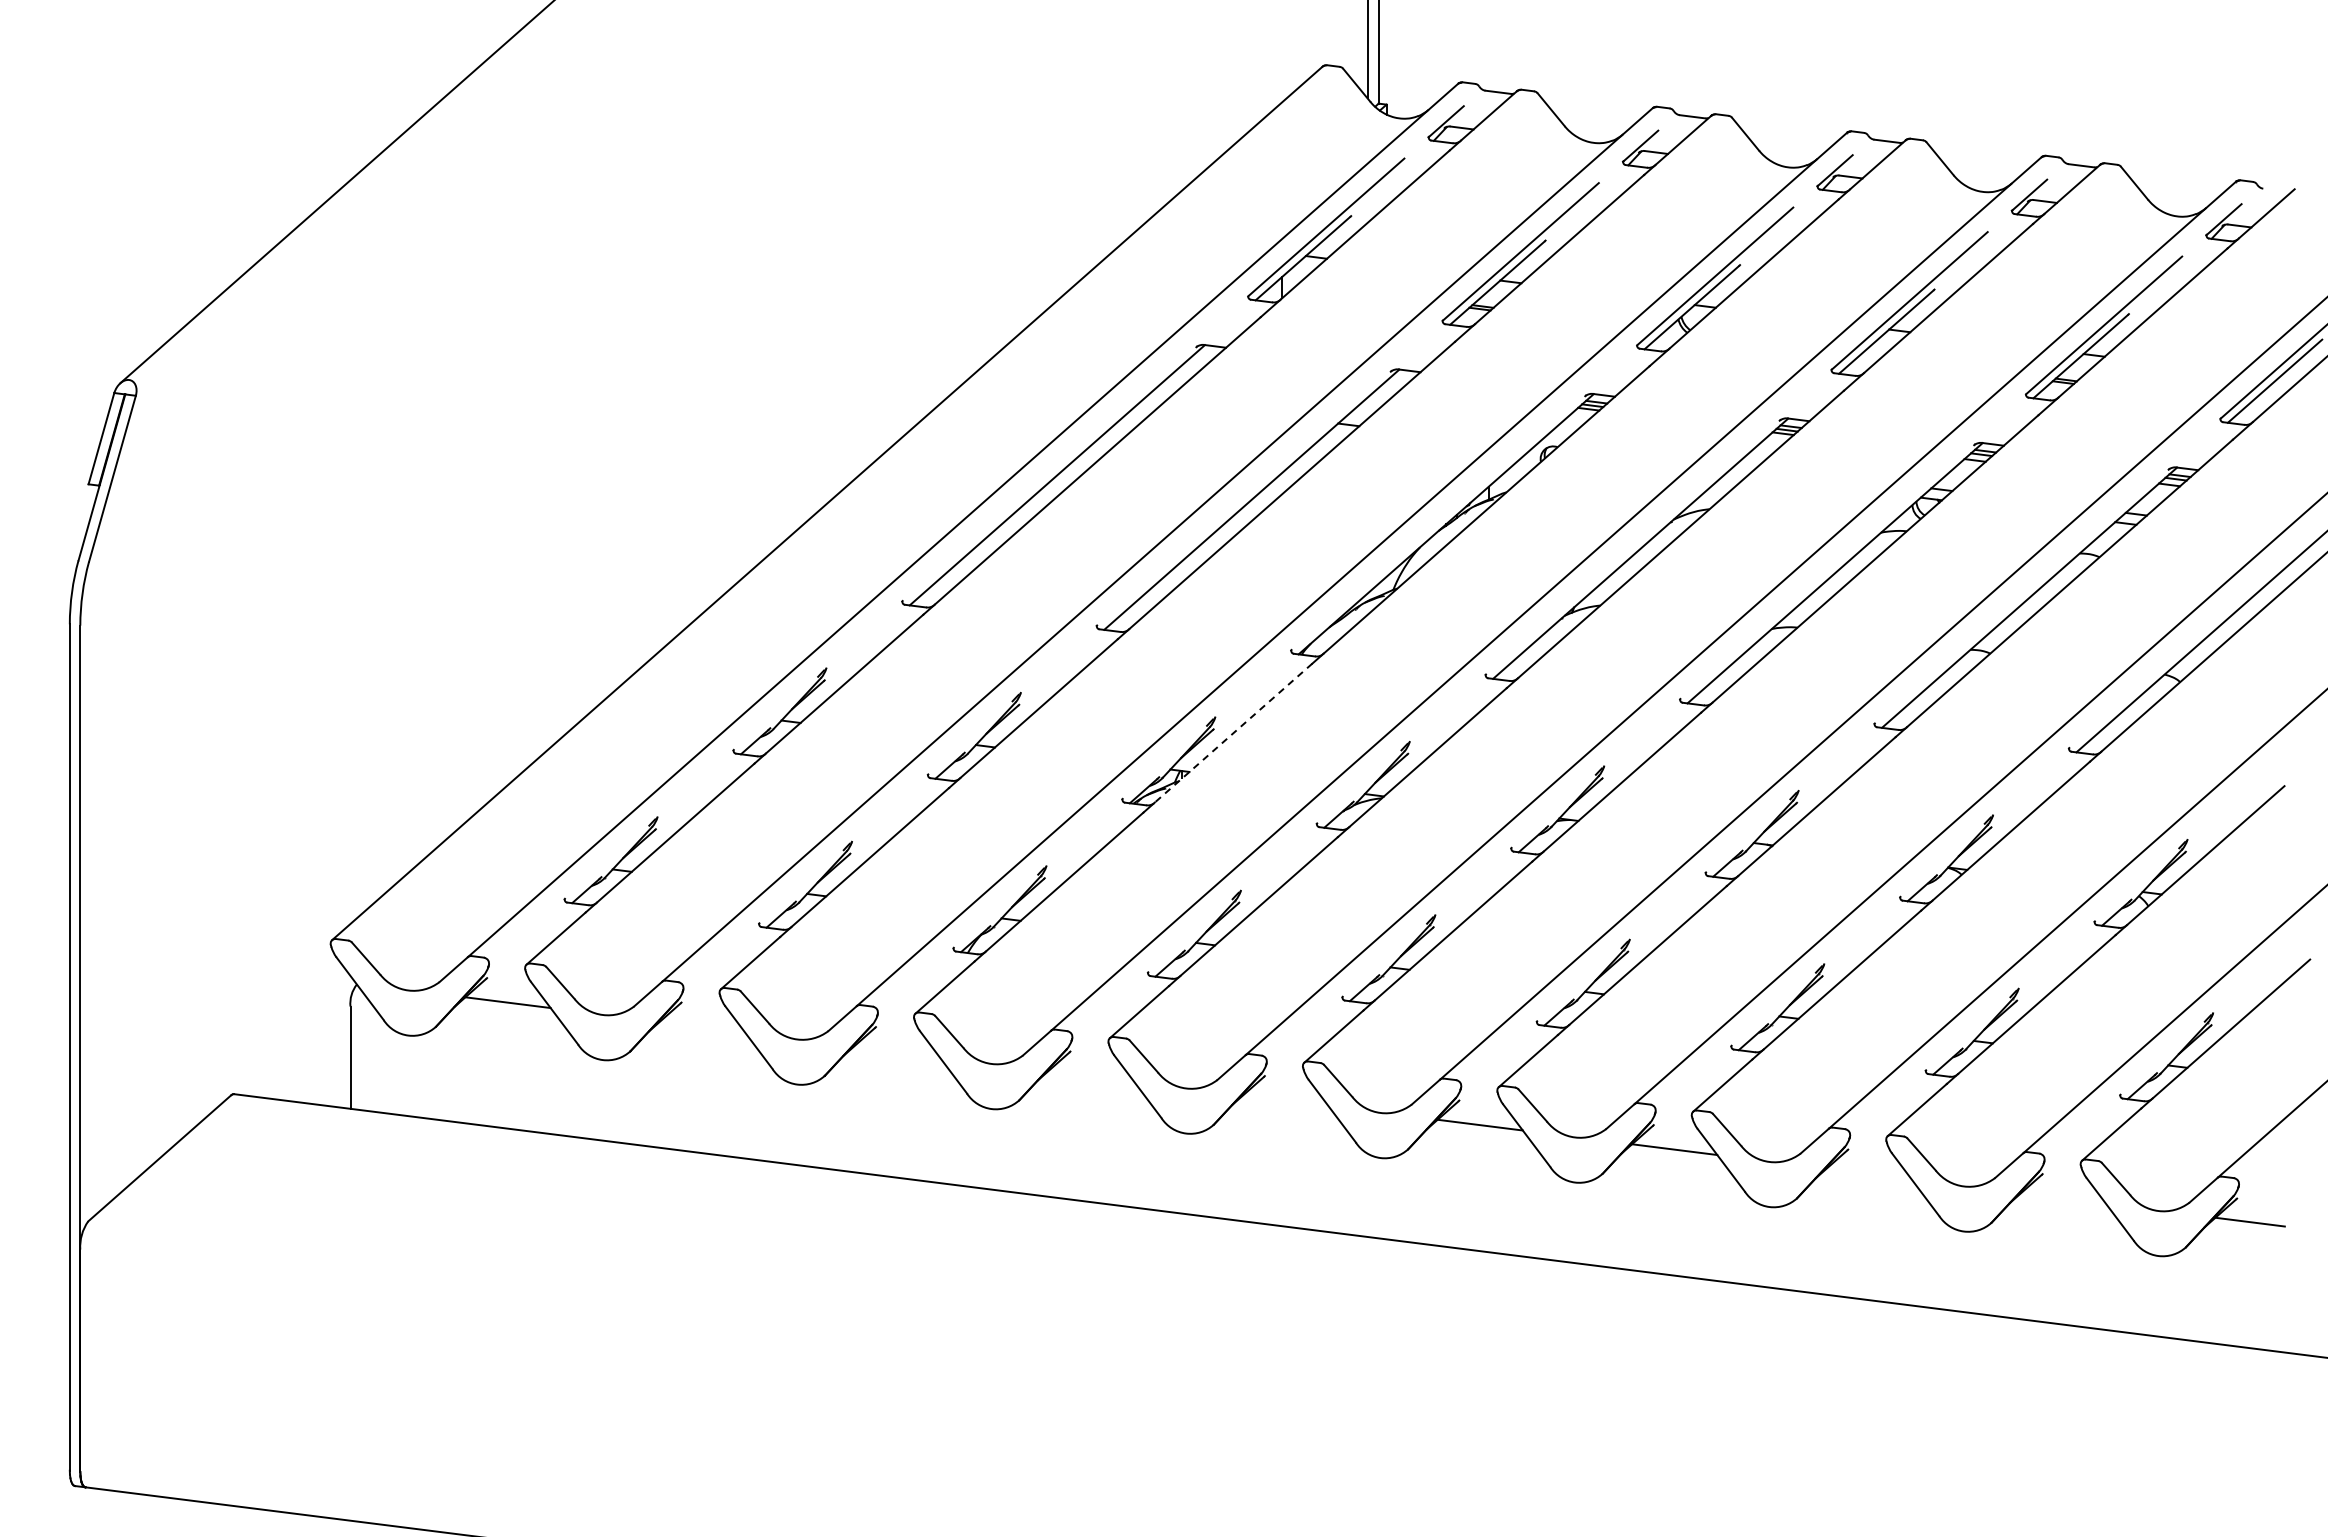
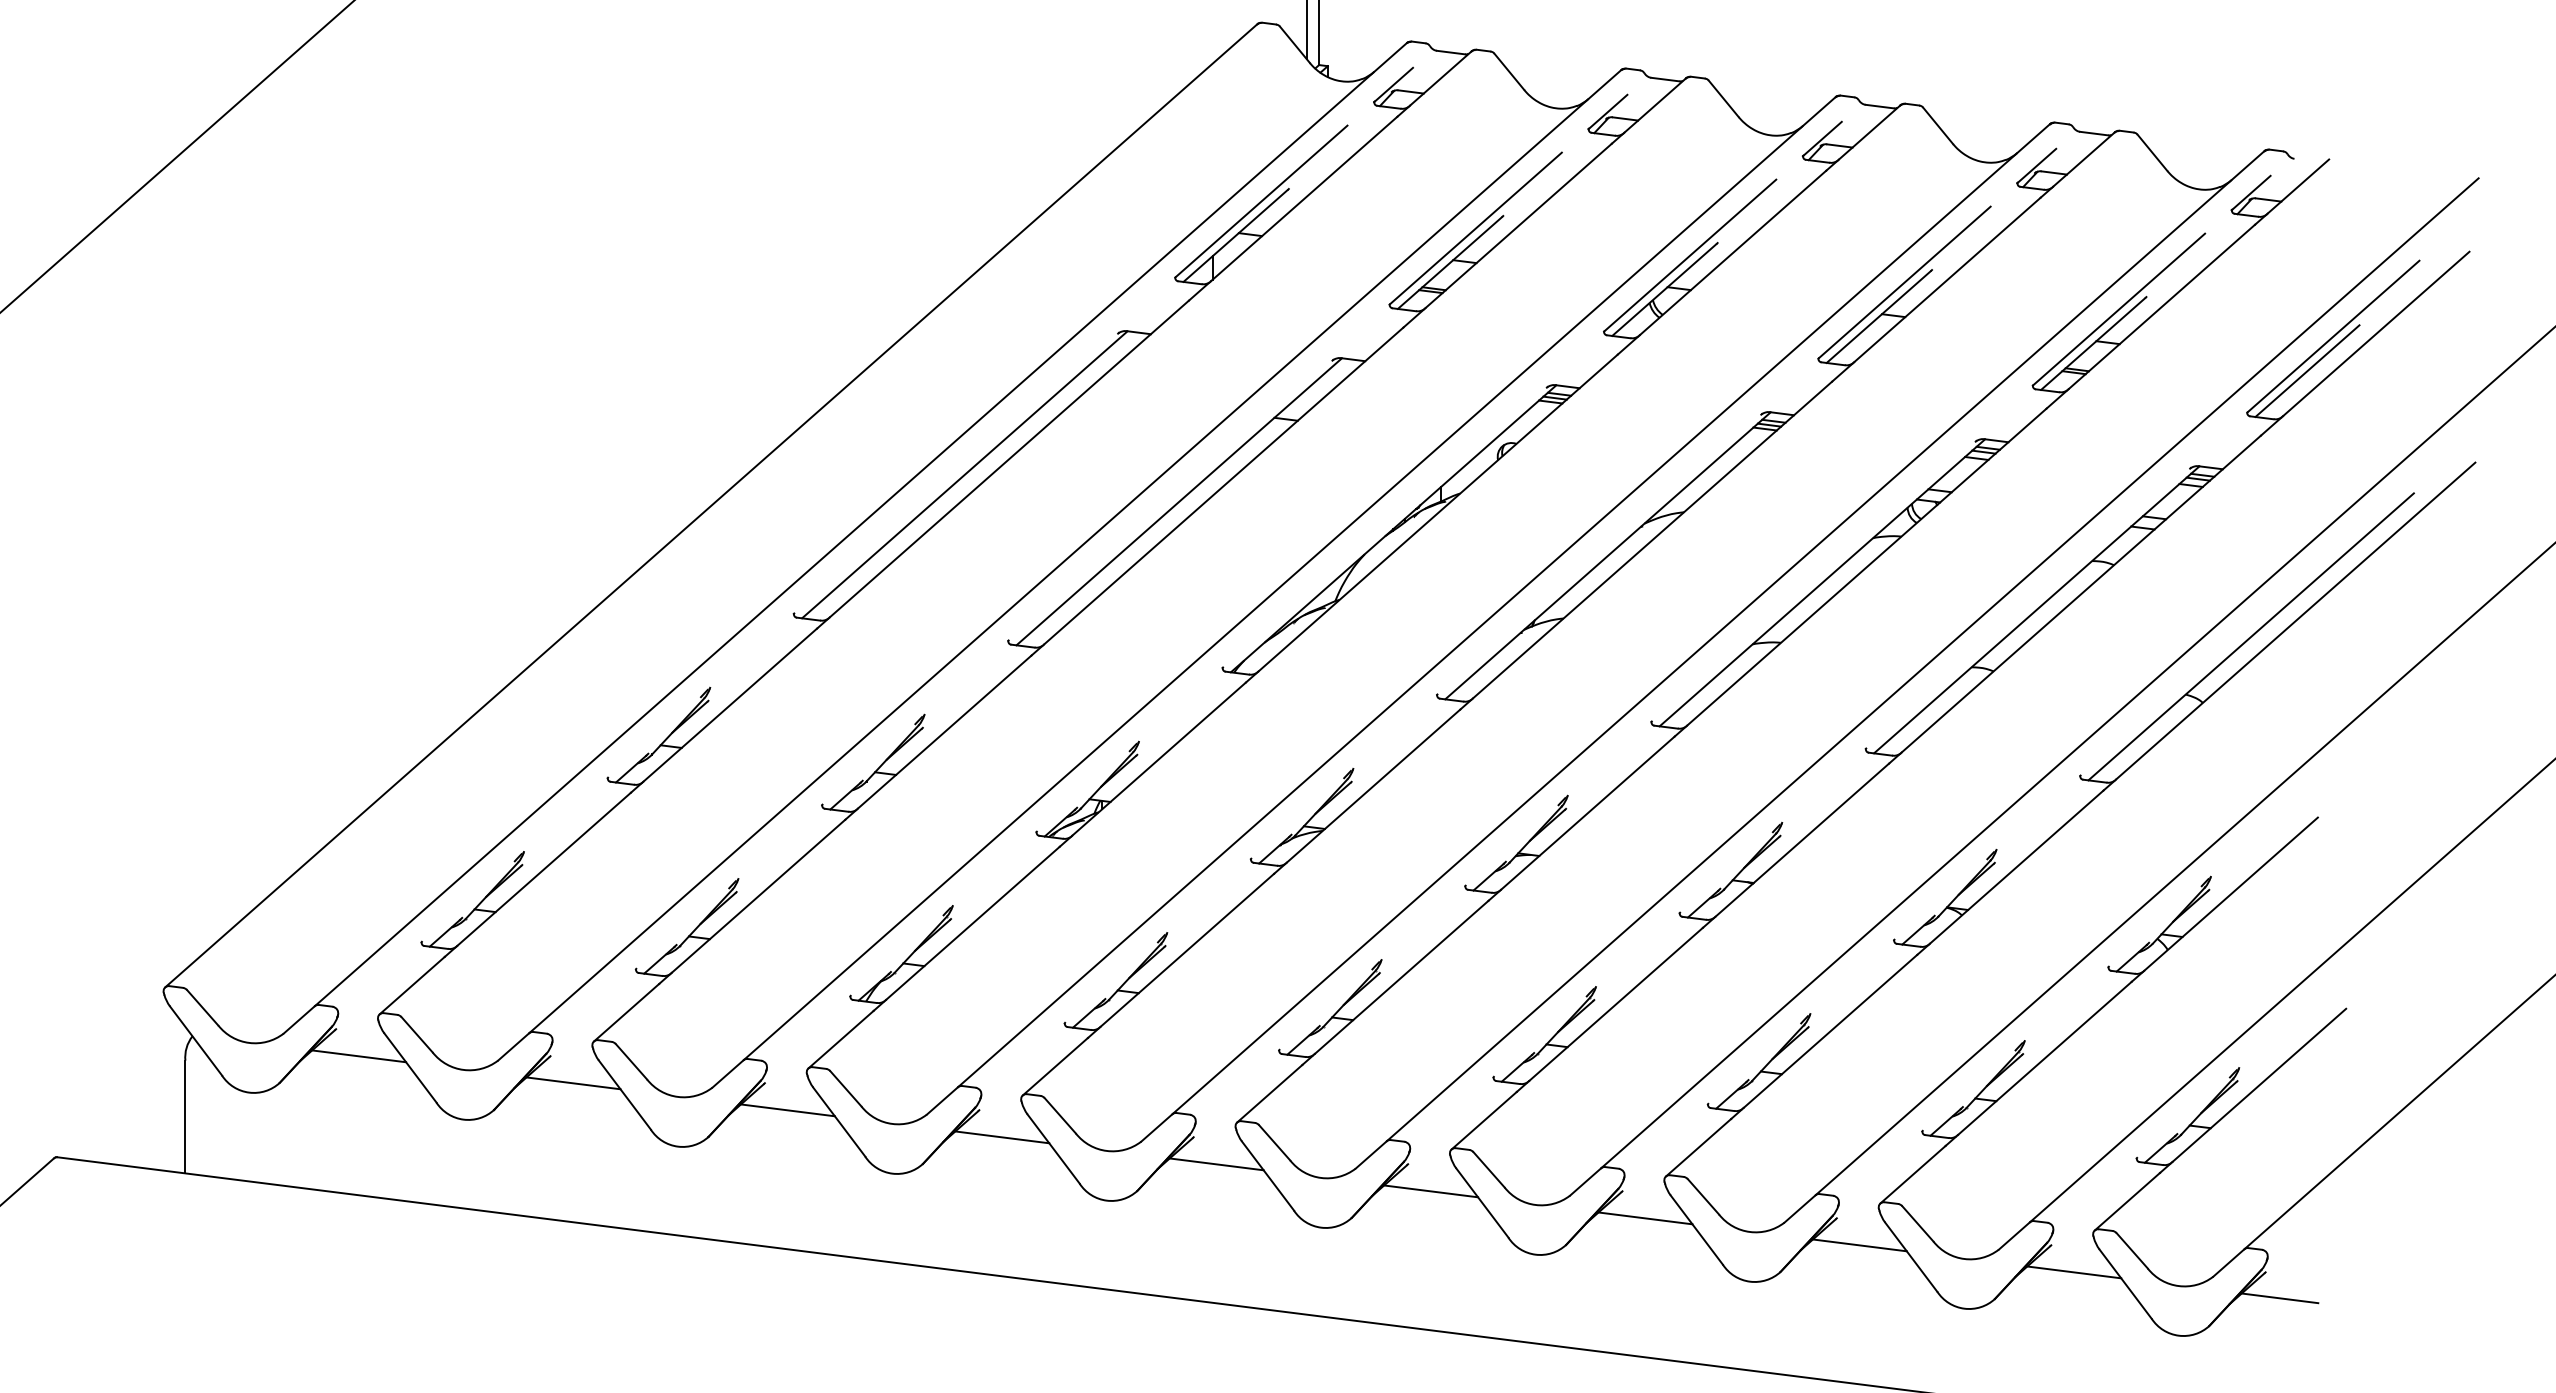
line: (1233, 733) -> (1159, 759), dashed -> solid
line: (702, 1026) -> (573, 1082), added
line: (896, 1051) -> (787, 1110), added
line: (1090, 1075) -> (1001, 1136), added
line: (1285, 1100) -> (1216, 1164), added
line: (1868, 1173) -> (1859, 1244), added
line: (2063, 1198) -> (2074, 1272), added

